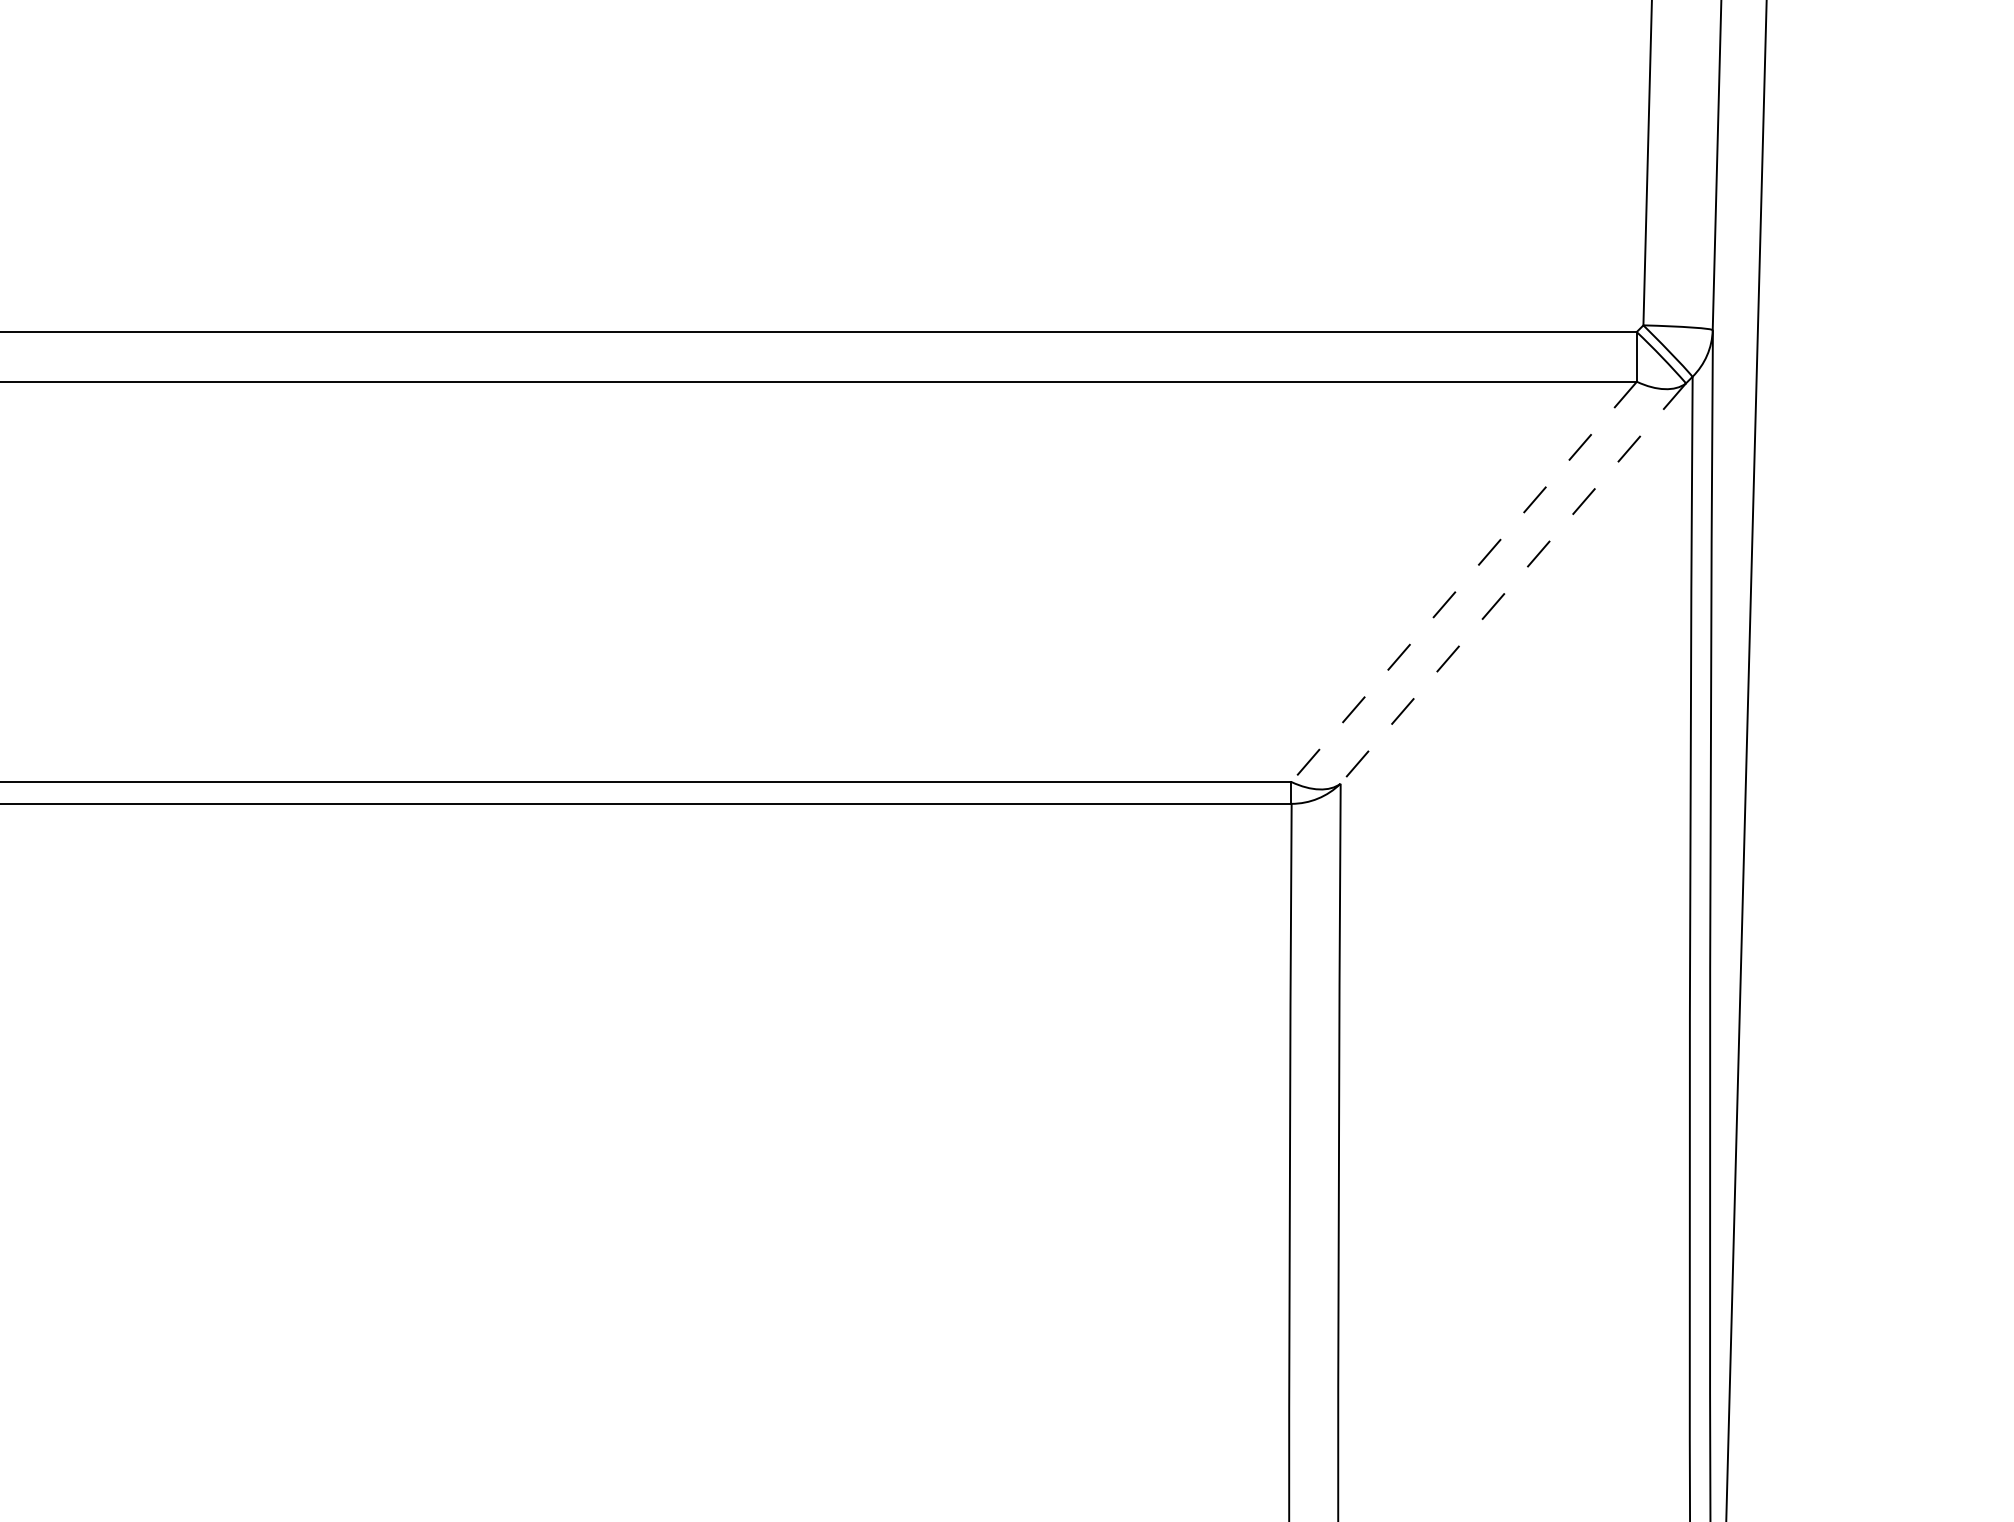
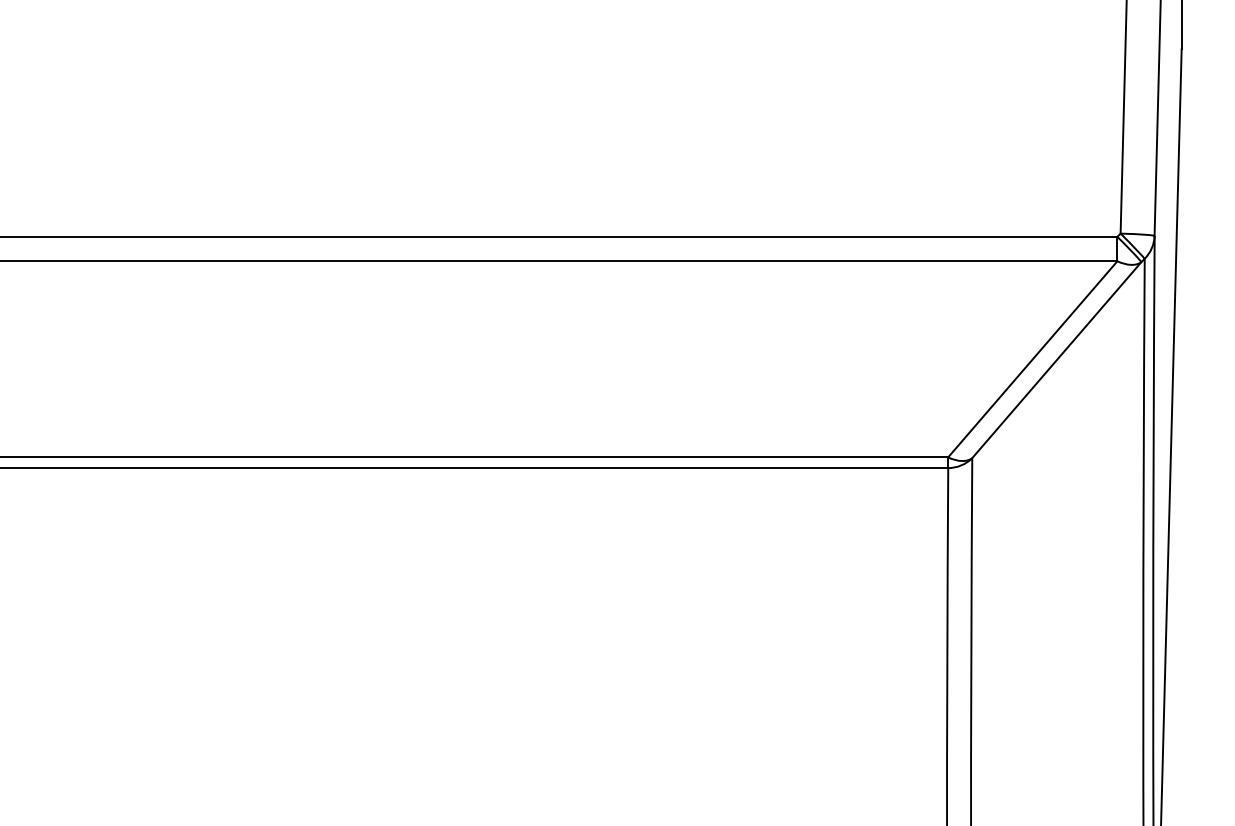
line: (1463, 582) -> (1032, 359), dashed -> solid
line: (1512, 584) -> (1056, 360), dashed -> solid

